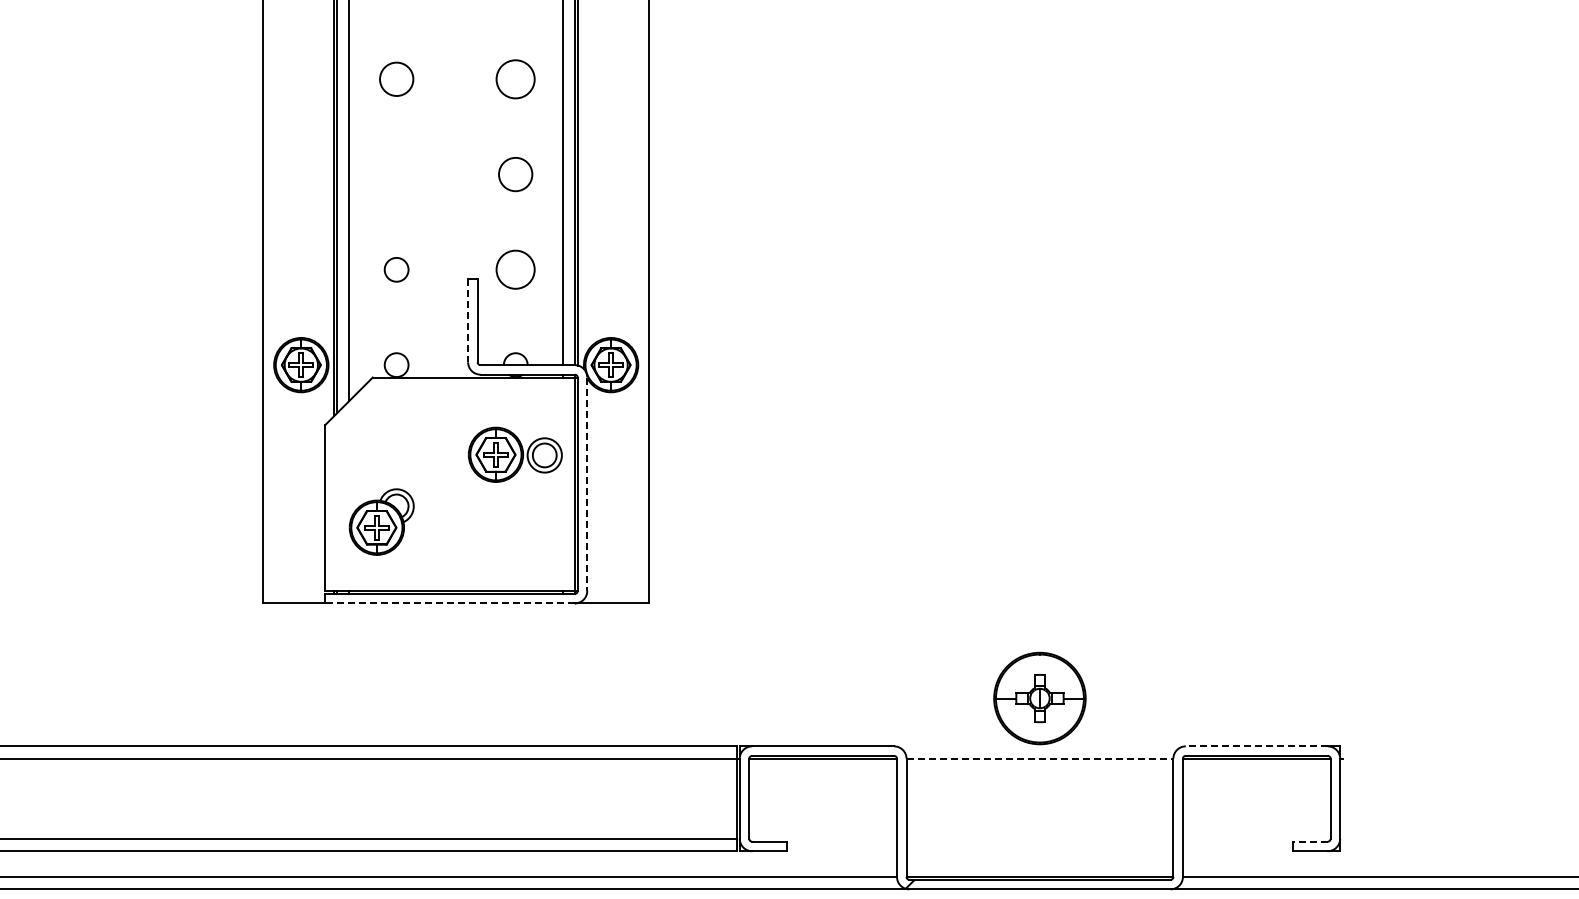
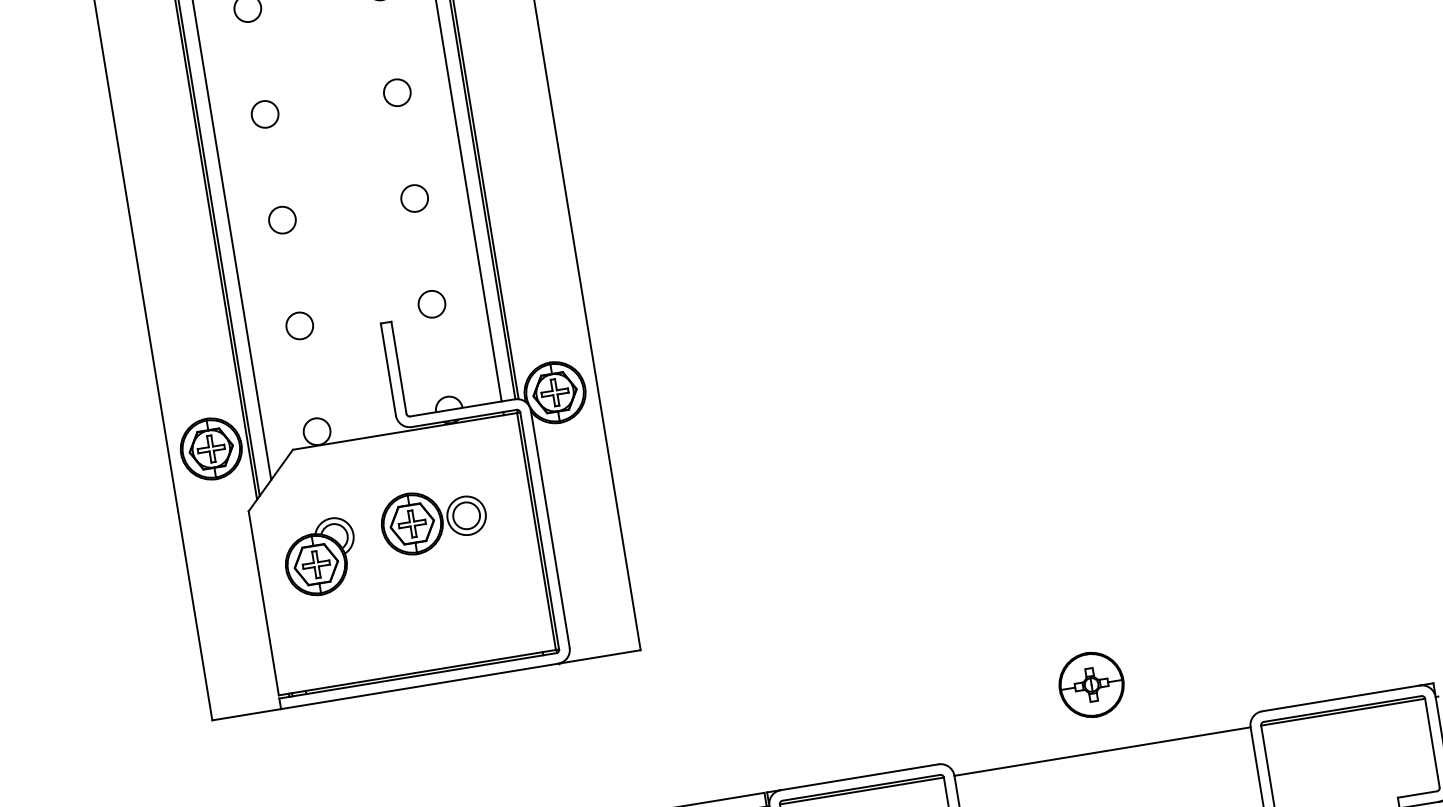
circle: (396, 78) -> (264, 113), size x0.71
circle: (515, 78) -> (396, 92), size x0.62
circle: (396, 174) -> (282, 220), added
circle: (515, 174) -> (414, 198), size x0.71
circle: (515, 269) -> (431, 303), size x0.62
line: (468, 321) -> (388, 370), dashed -> solid
part: (515, 454) -> (433, 520), moved
line: (587, 484) -> (550, 529), dashed -> solid
part: (381, 521) -> (320, 556), moved
line: (450, 603) -> (420, 686), dashed -> solid
part: (1039, 698) -> (1091, 684), size x0.62
line: (1256, 746) -> (1340, 698), dashed -> solid
line: (1040, 758) -> (1103, 751), dashed -> solid
line: (1310, 841) -> (1417, 794), dashed -> solid

